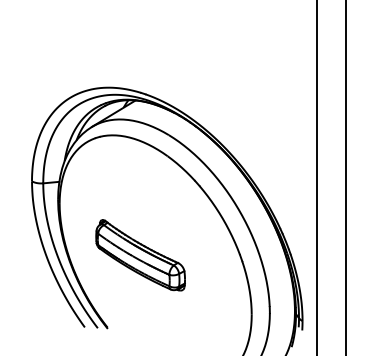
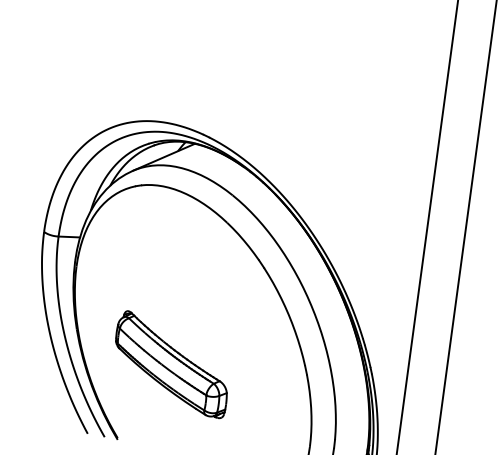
part: (140, 255) -> (171, 364), moved

